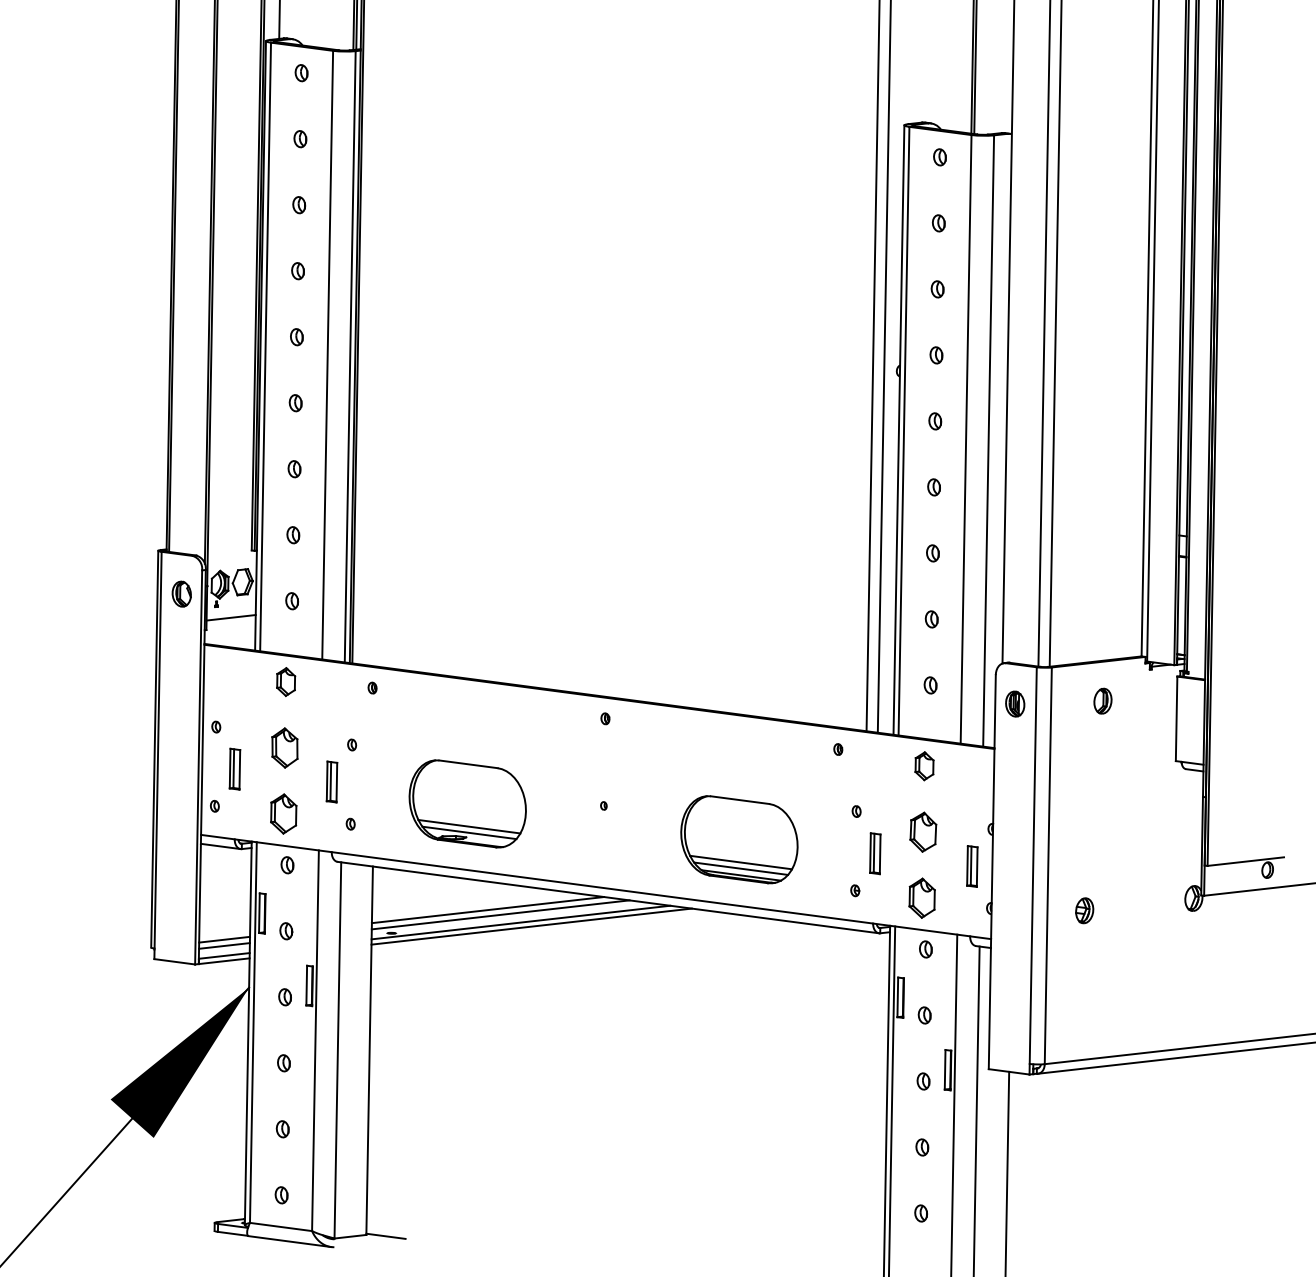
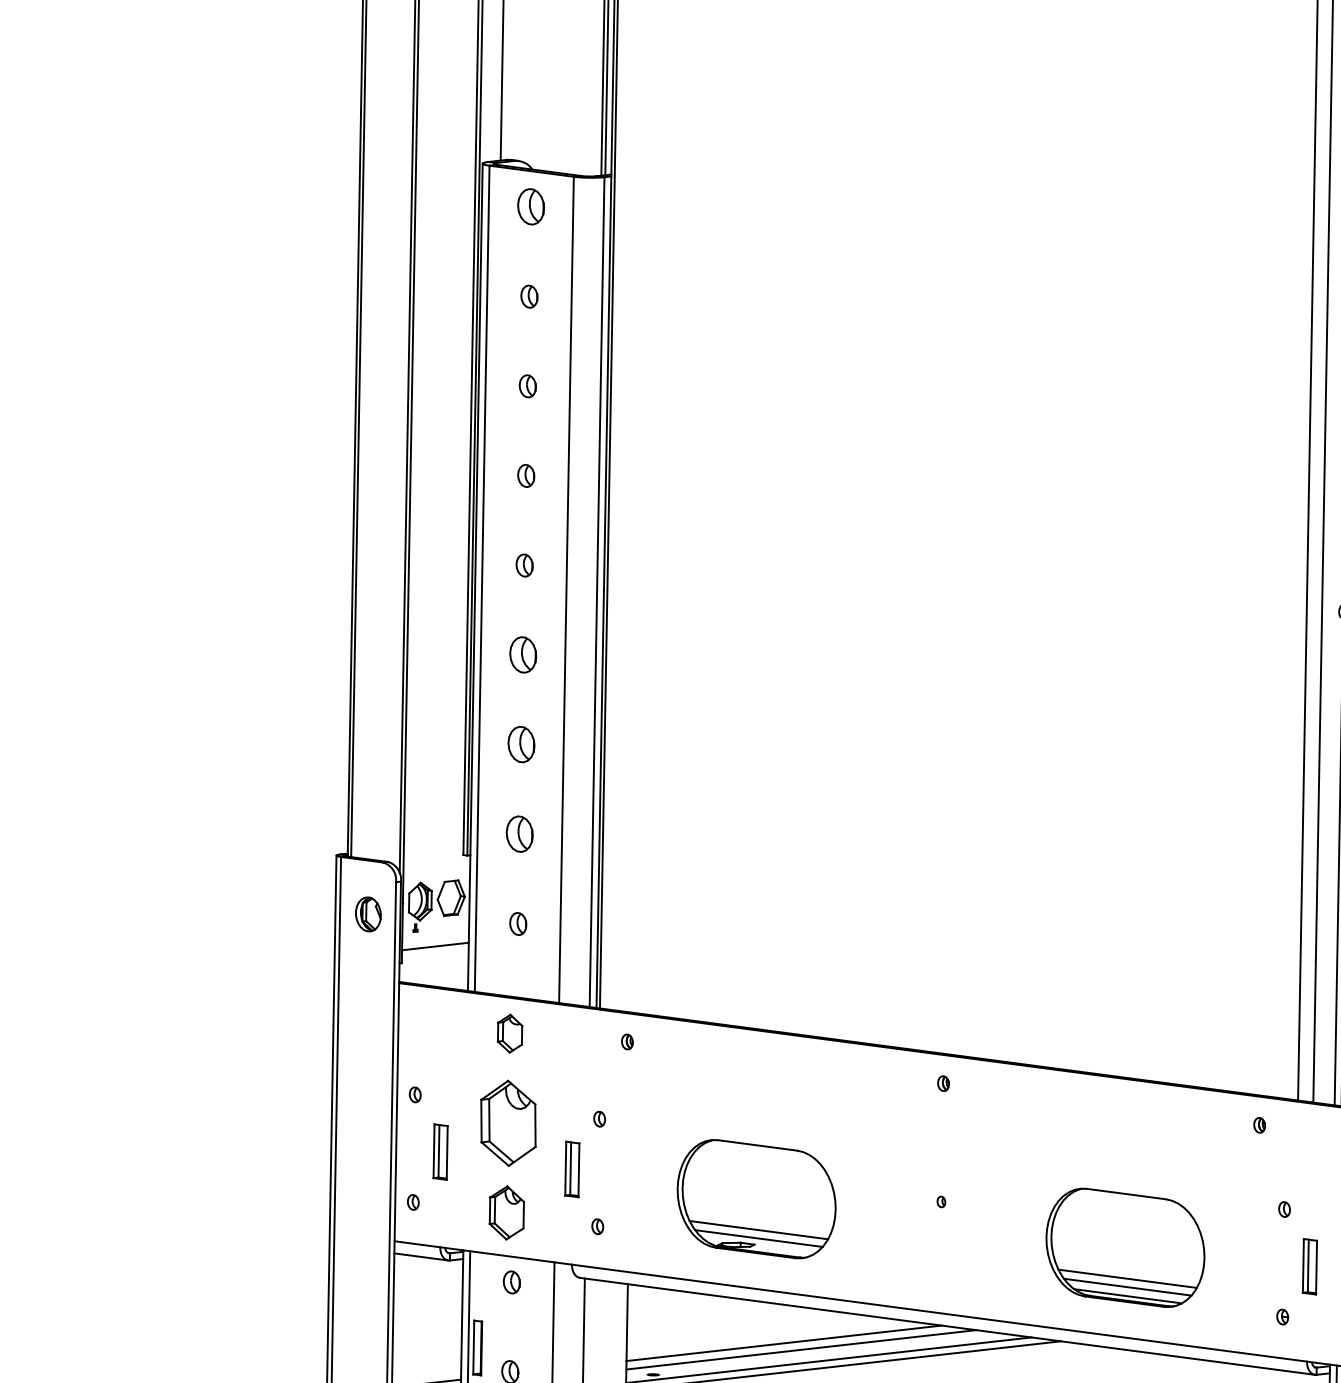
part: (301, 73) -> (530, 207), size x1.6
part: (295, 403) -> (522, 655), size x1.6
part: (294, 469) -> (521, 745), size x1.6
part: (293, 535) -> (520, 834), size x1.6
part: (284, 747) -> (507, 1122), size x1.6

